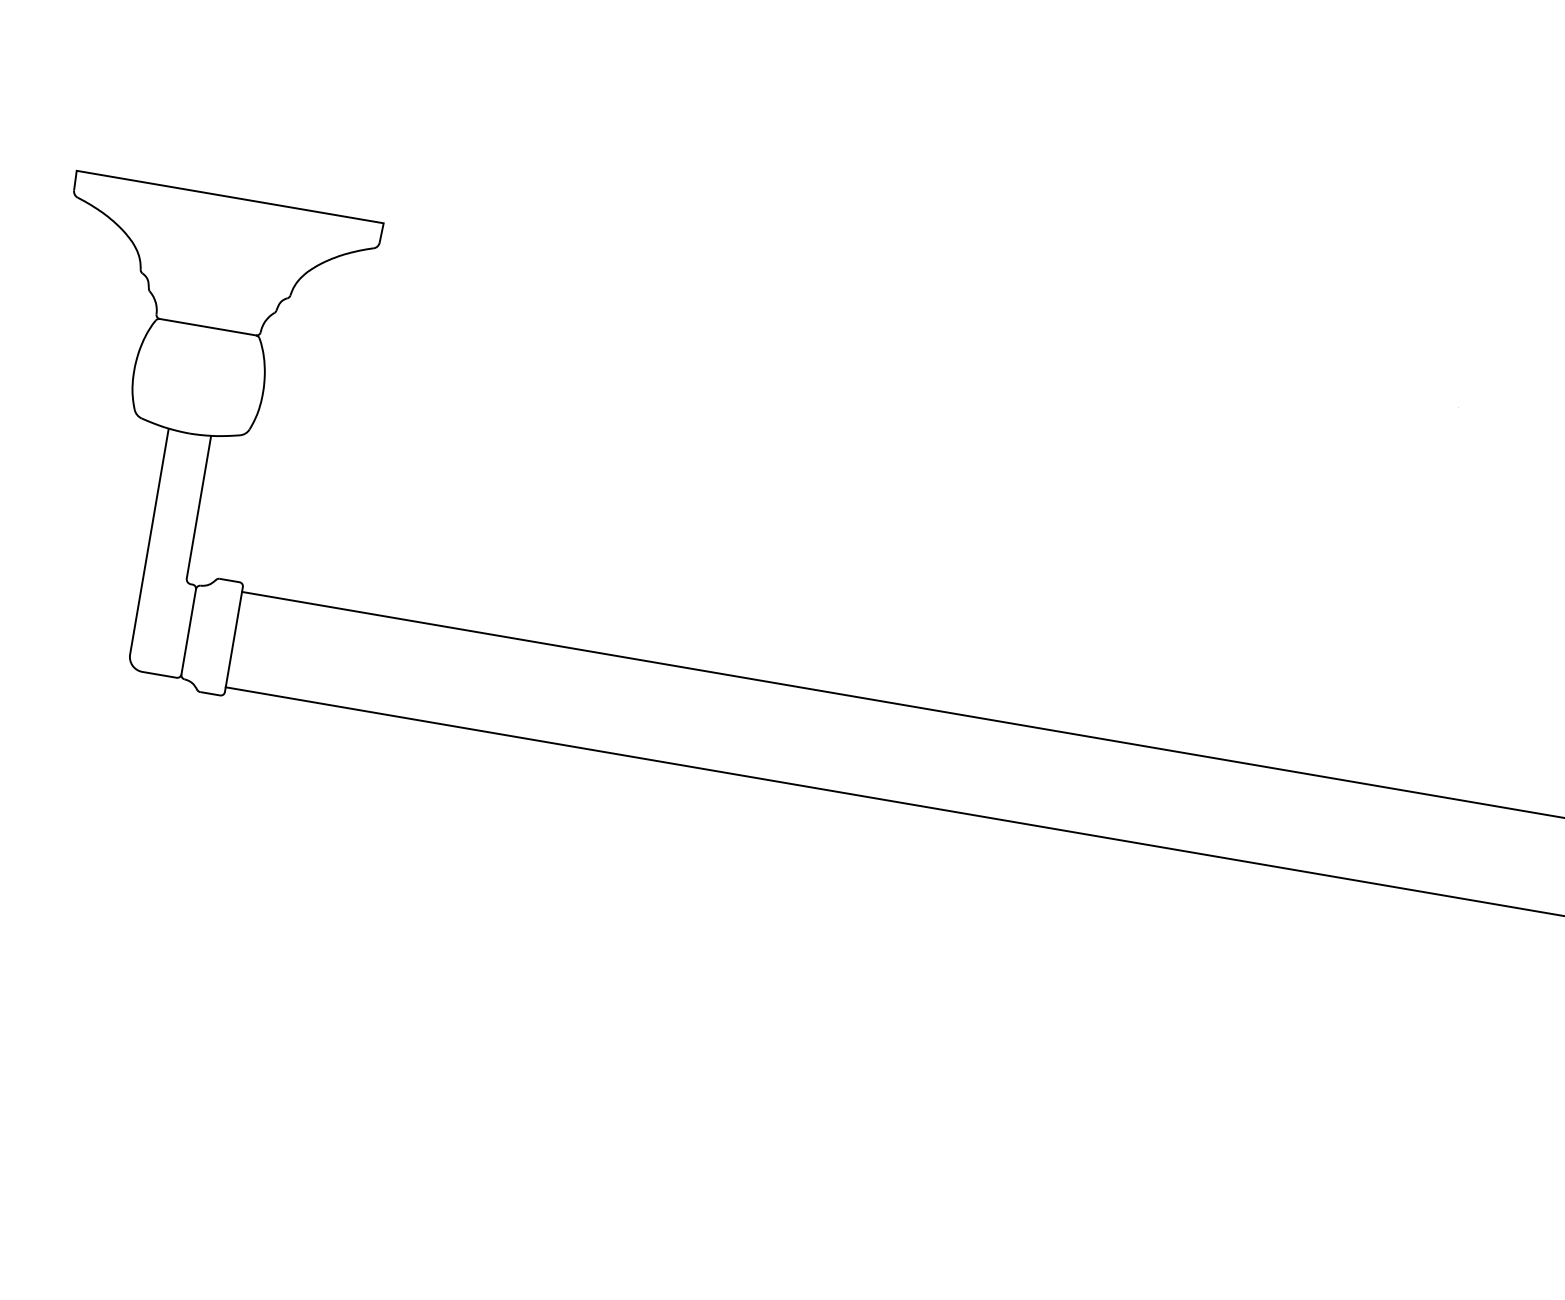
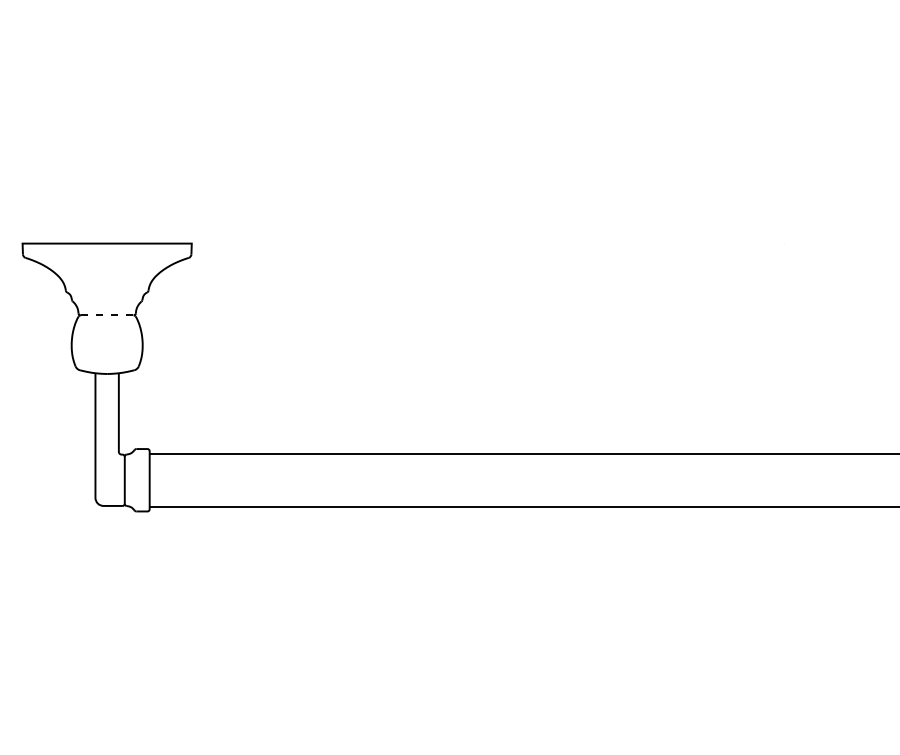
line: (208, 327) -> (107, 315), solid -> dashed

